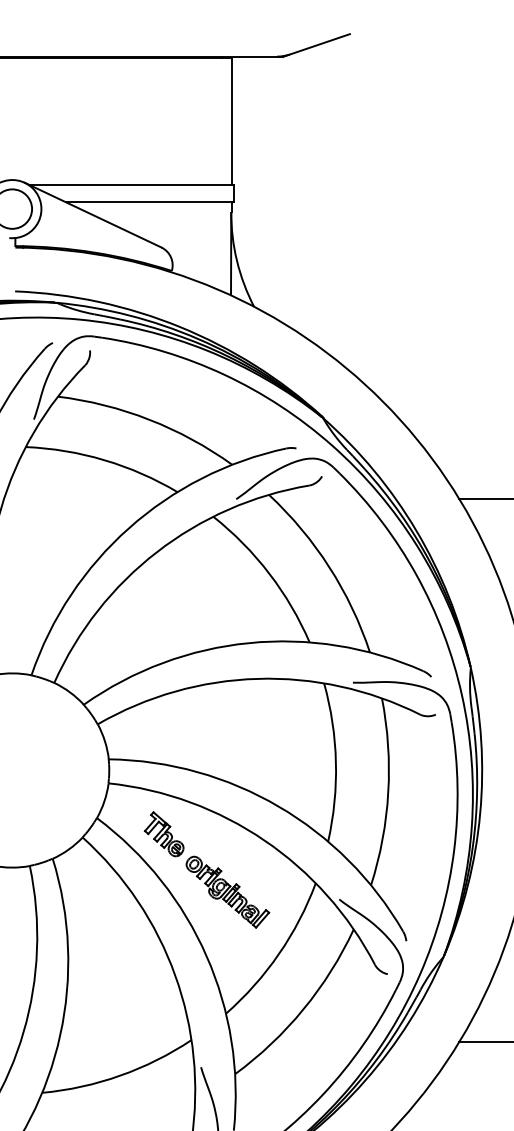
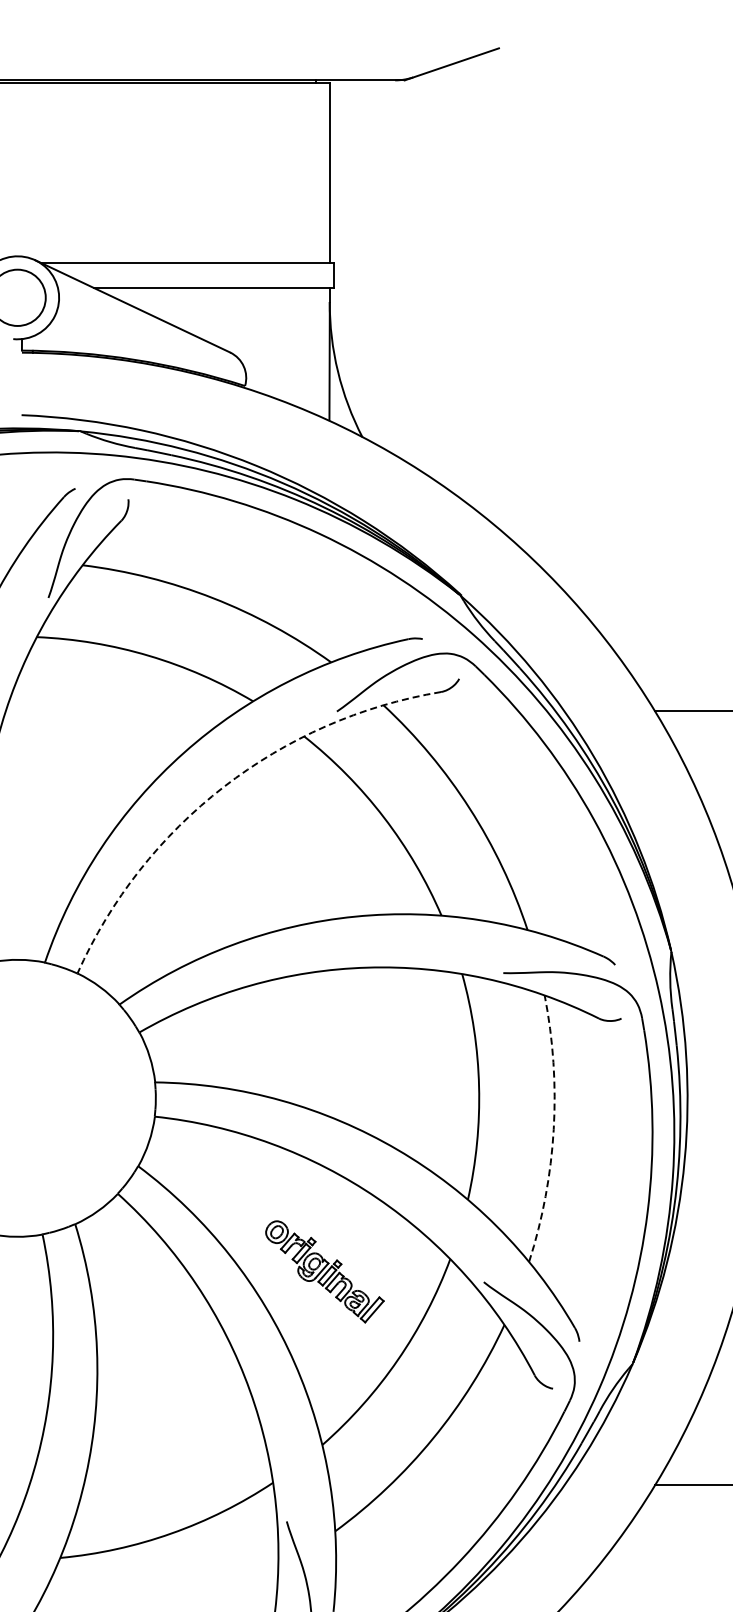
arc: (156, 551) -> (223, 786), solid -> dashed
arc: (388, 792) -> (553, 1129), solid -> dashed
part: (163, 833) -> (233, 1188), removed

